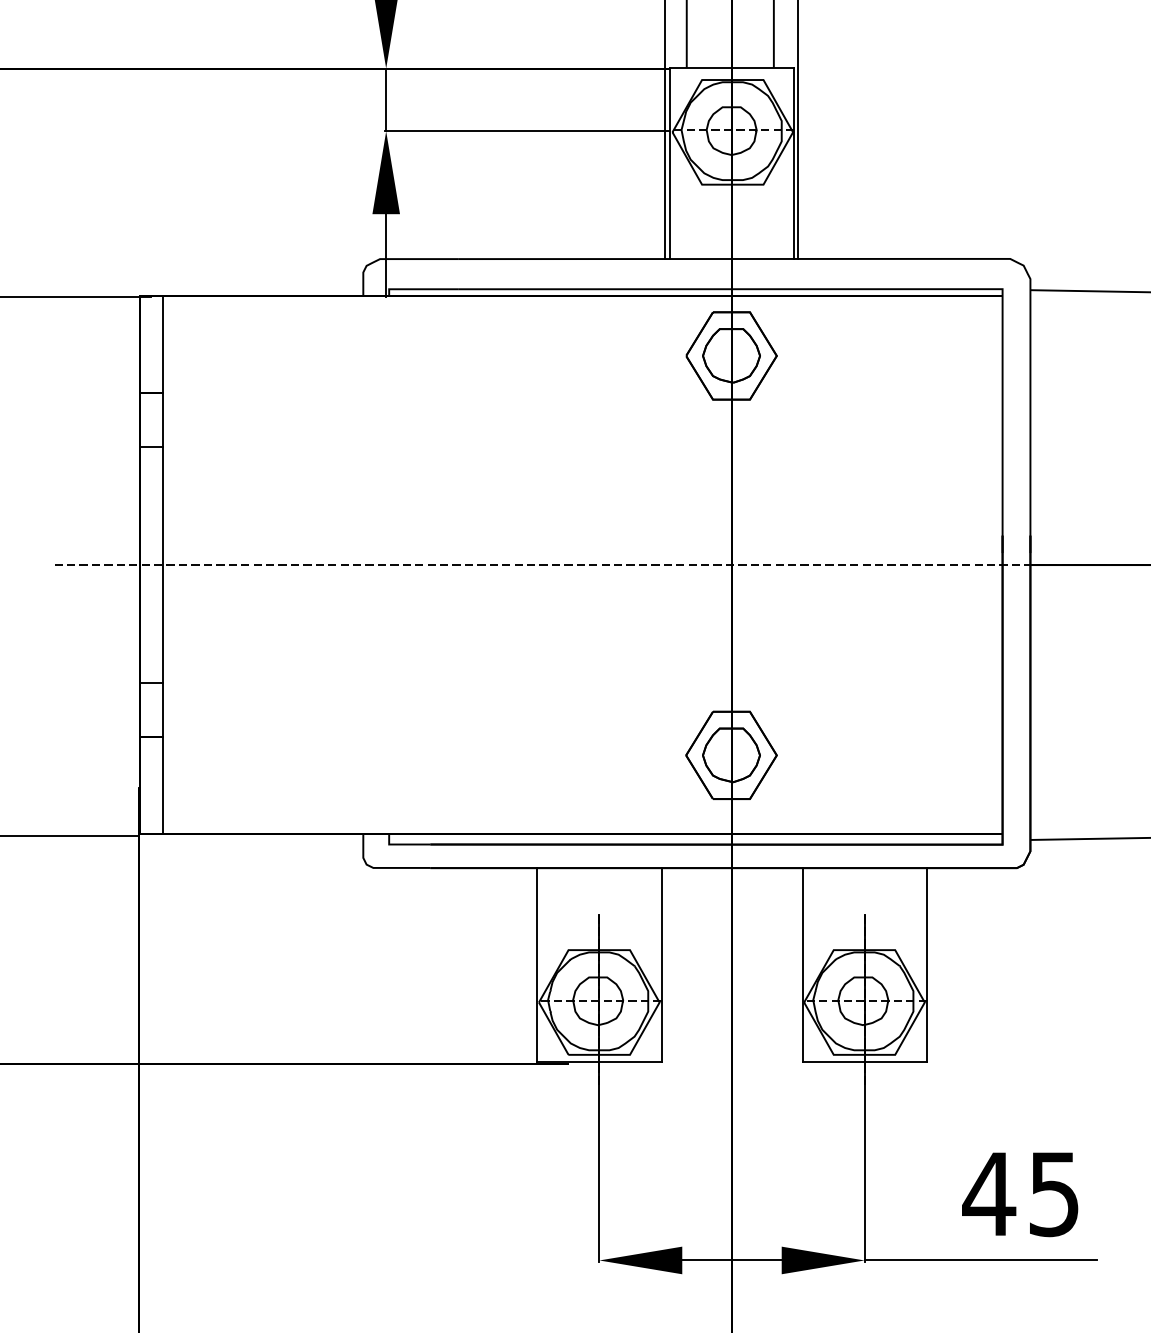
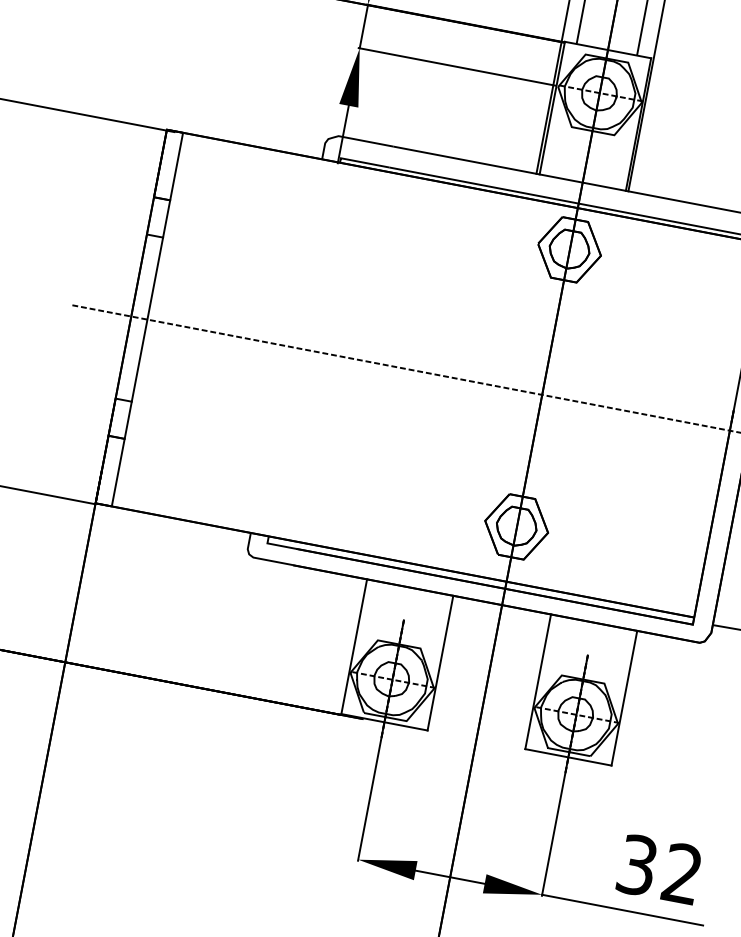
text: (1020, 1194) -> (659, 869), 45 -> 32

